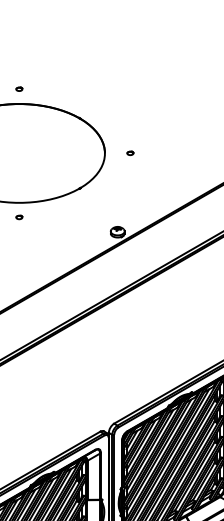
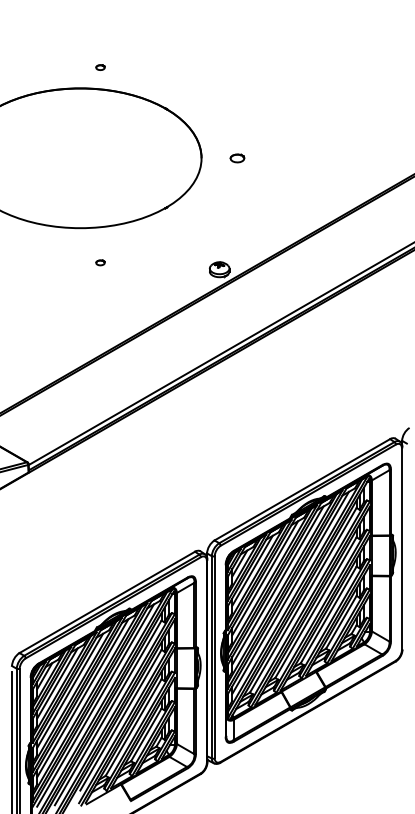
part: (19, 89) -> (100, 67), moved
part: (130, 152) -> (237, 157), size x1.6
part: (19, 217) -> (100, 262), moved

